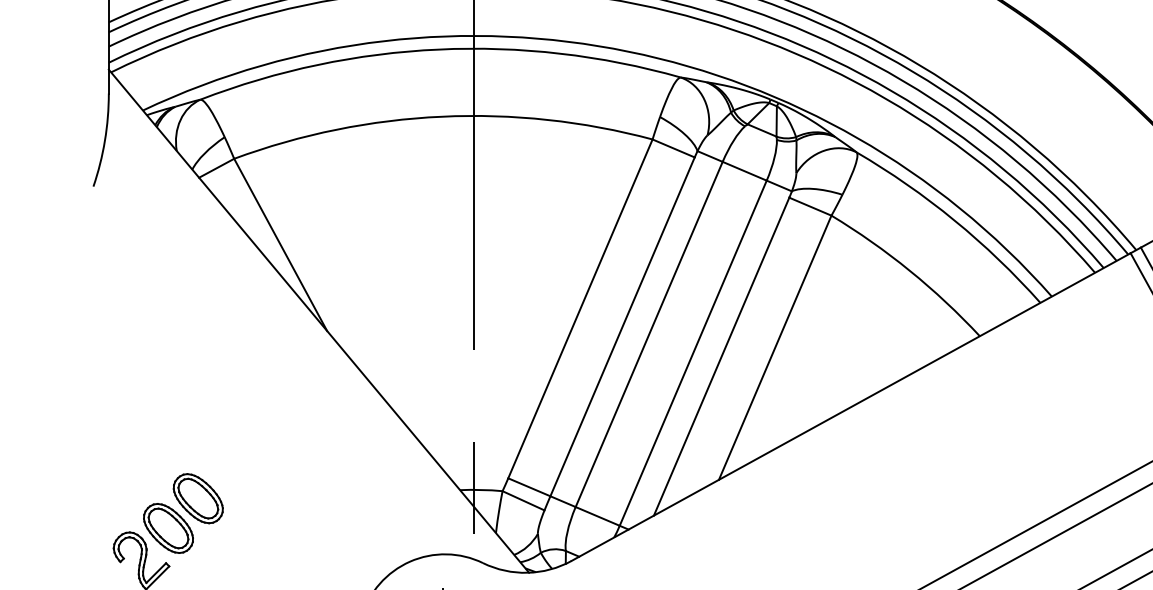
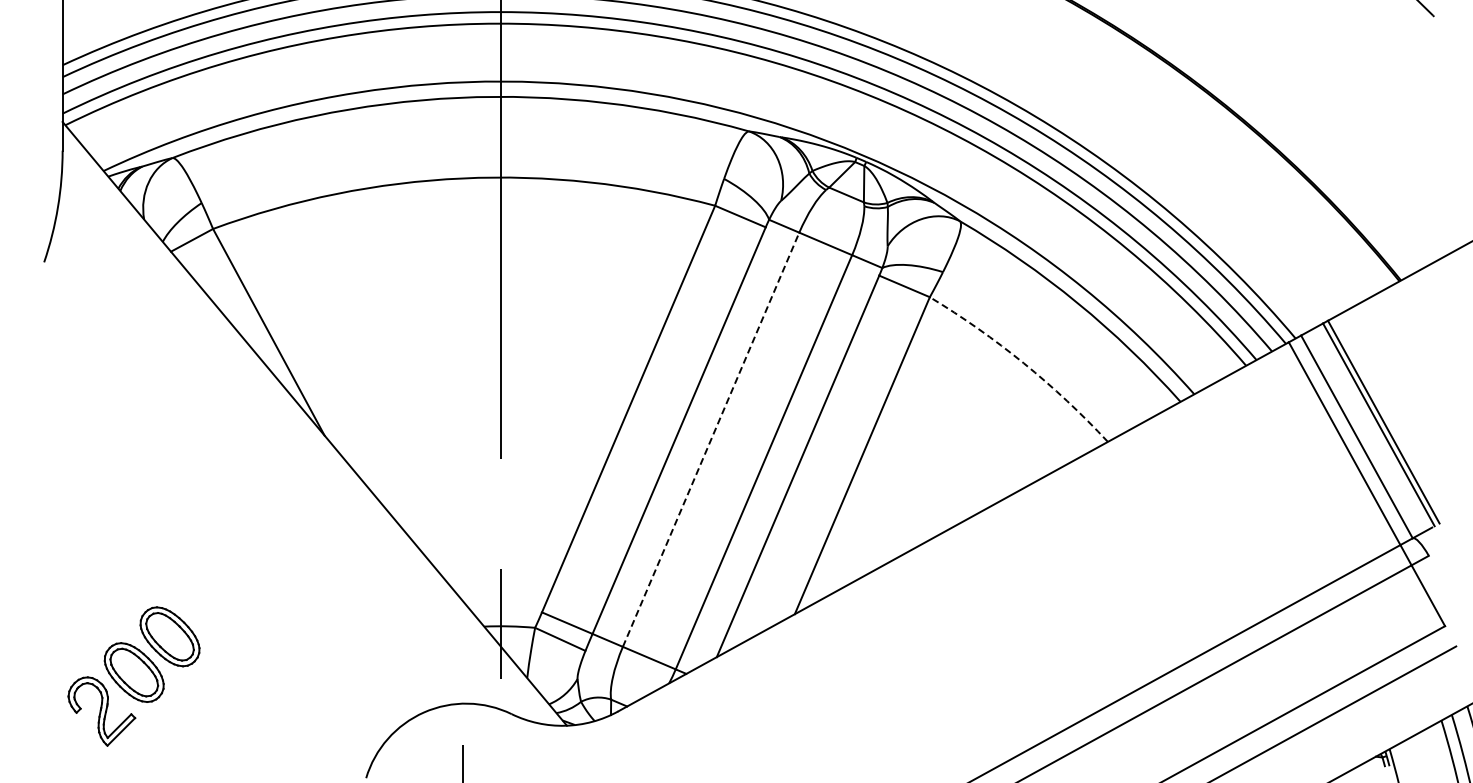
arc: (909, 270) -> (1023, 363), solid -> dashed
line: (649, 334) -> (711, 439), solid -> dashed

